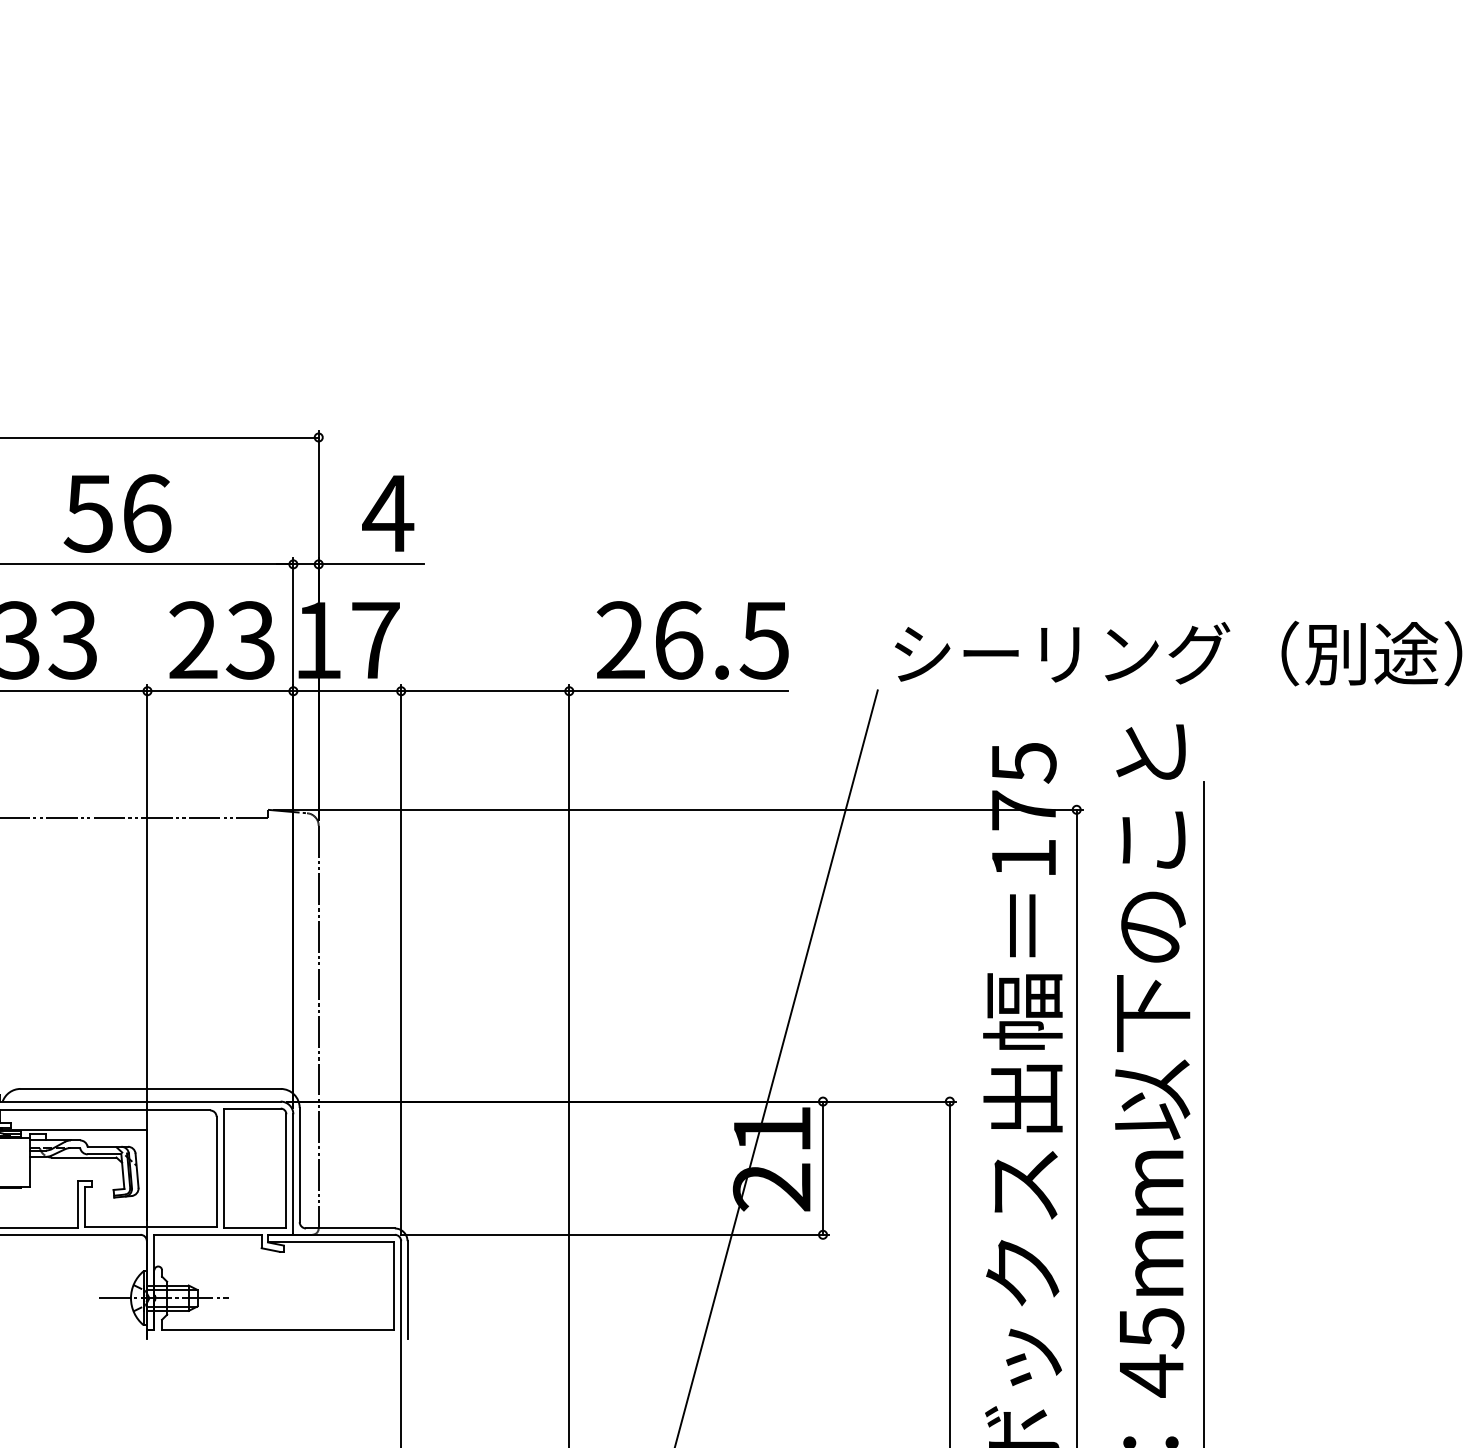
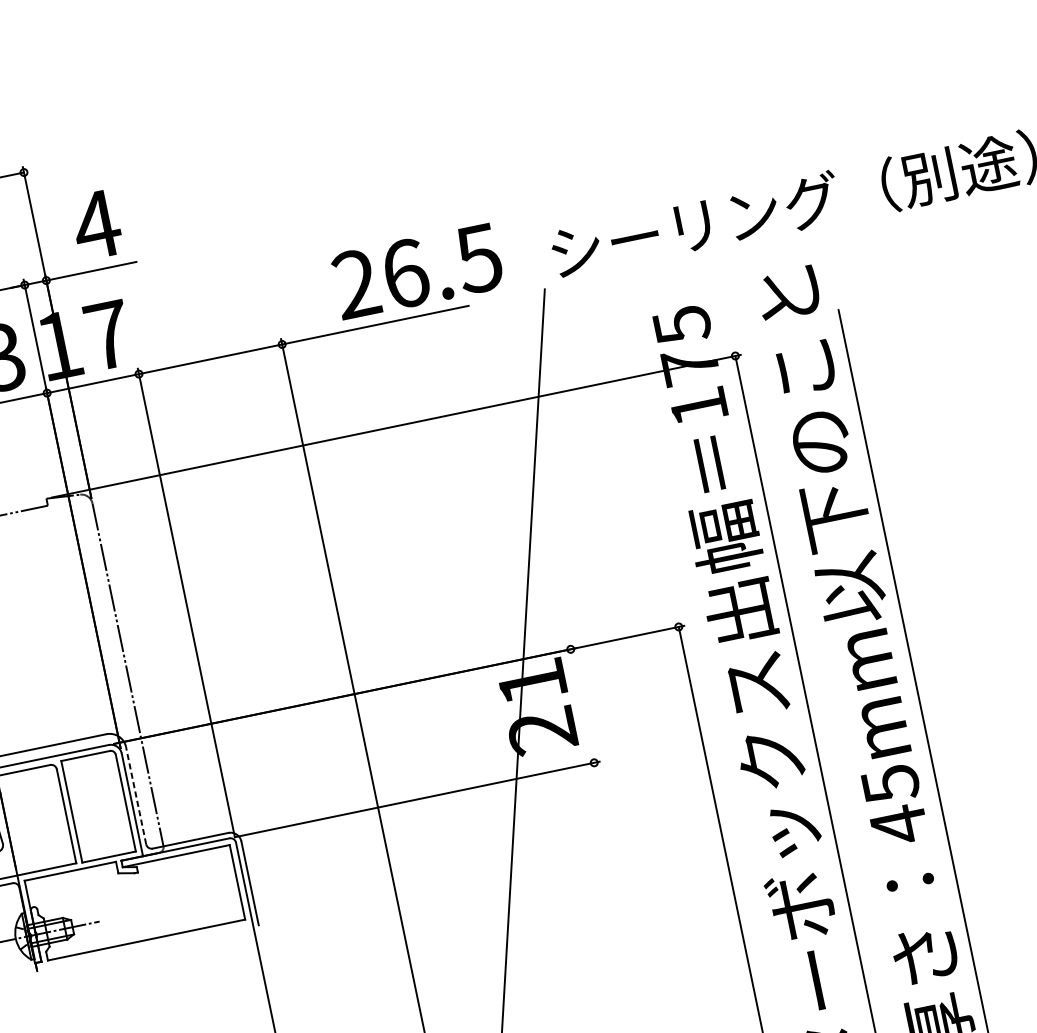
text: (692, 640) -> (417, 271), moved
line: (299, 1164) -> (135, 795), solid -> dashed
line: (823, 1167) -> (582, 705), removed

